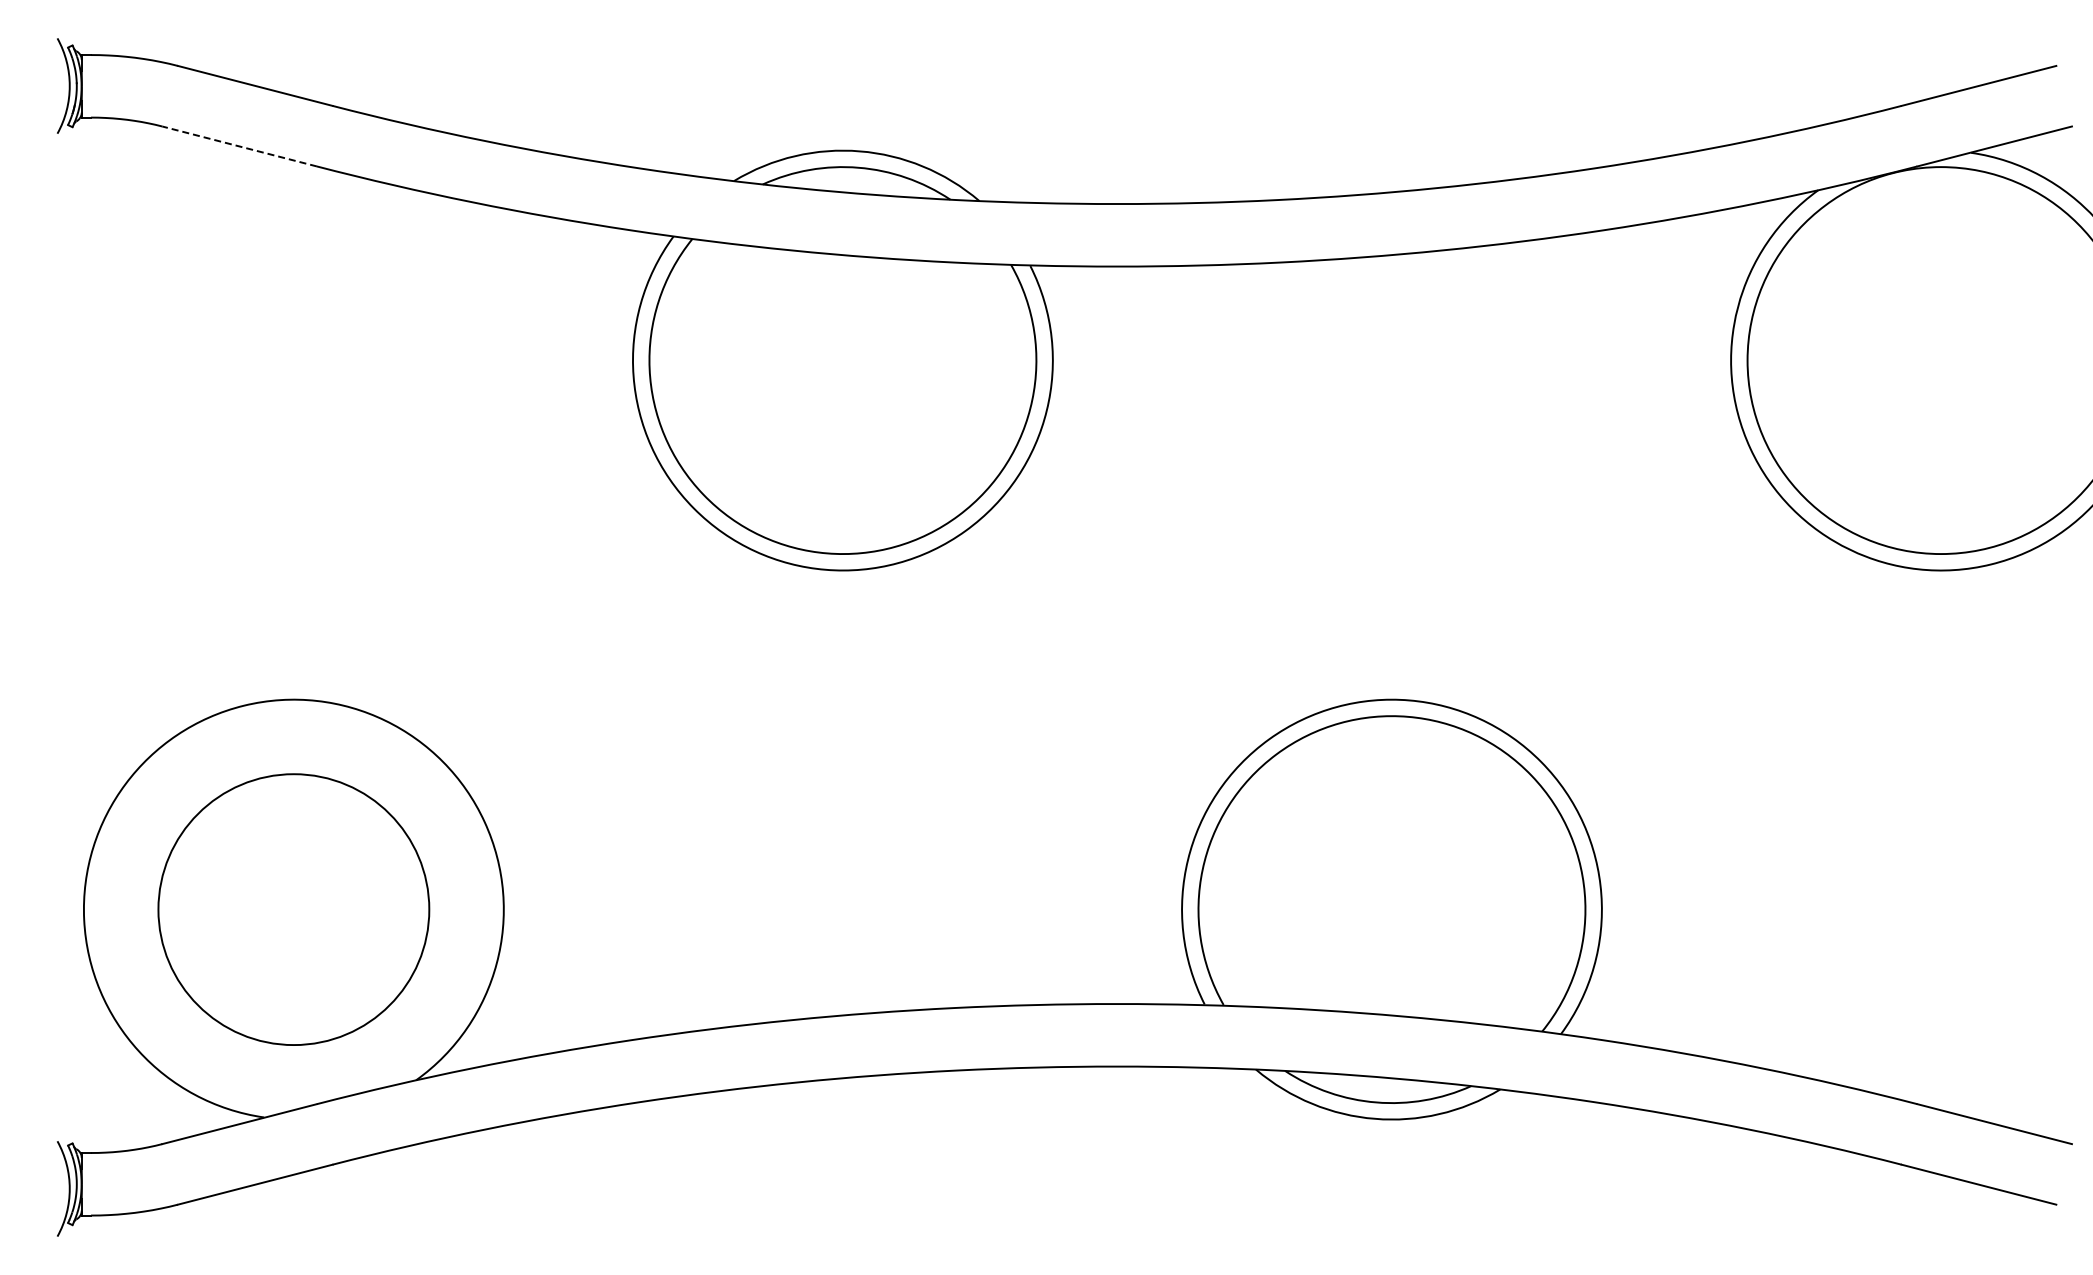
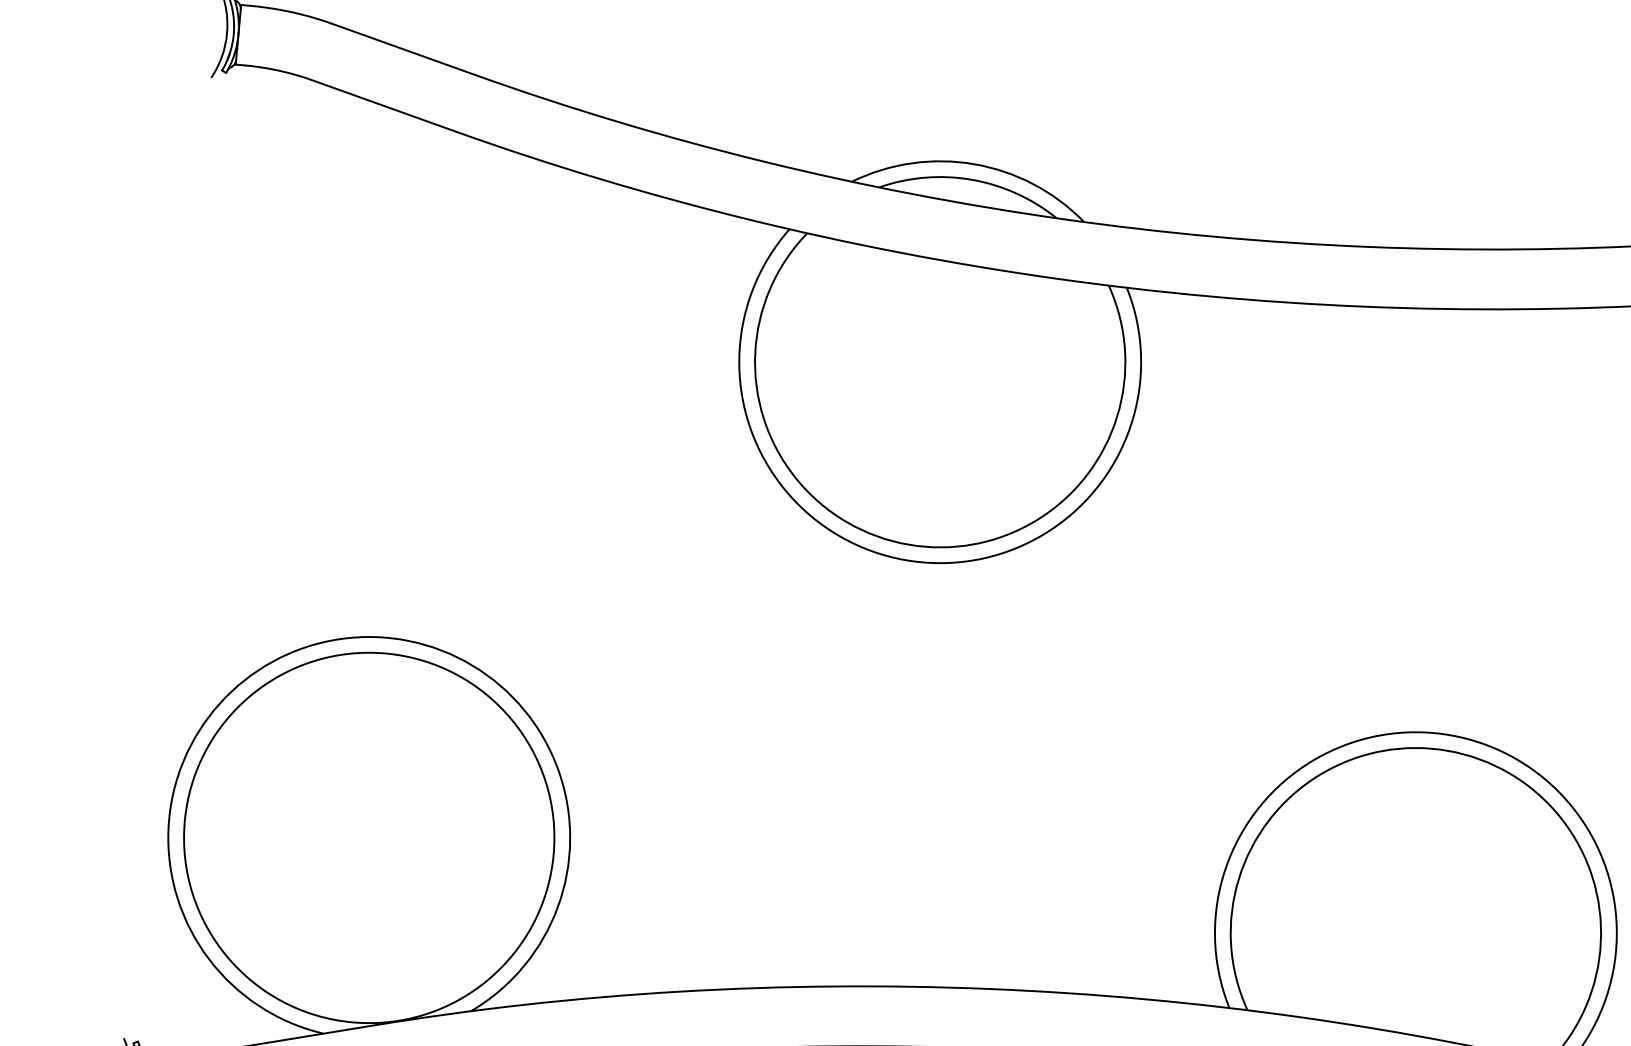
line: (239, 146) -> (383, 105), dashed -> solid
circle: (293, 909) -> (368, 837), size x1.43

